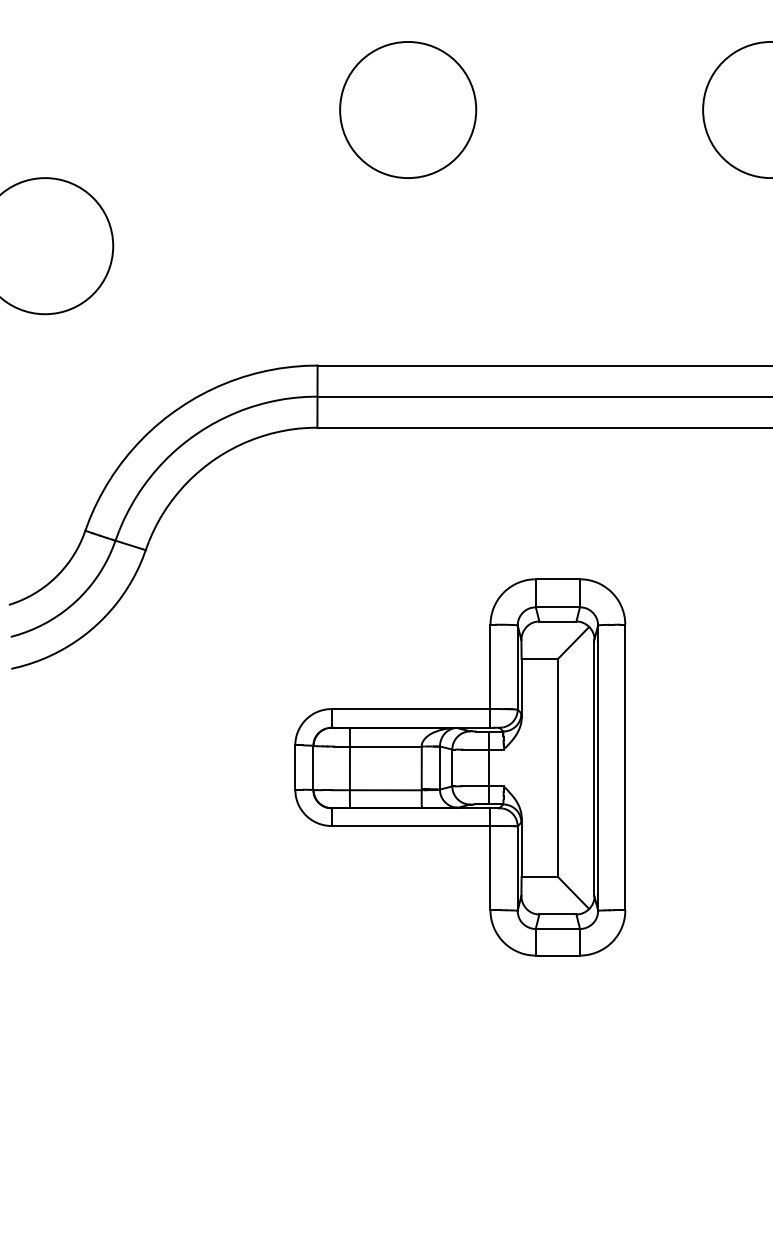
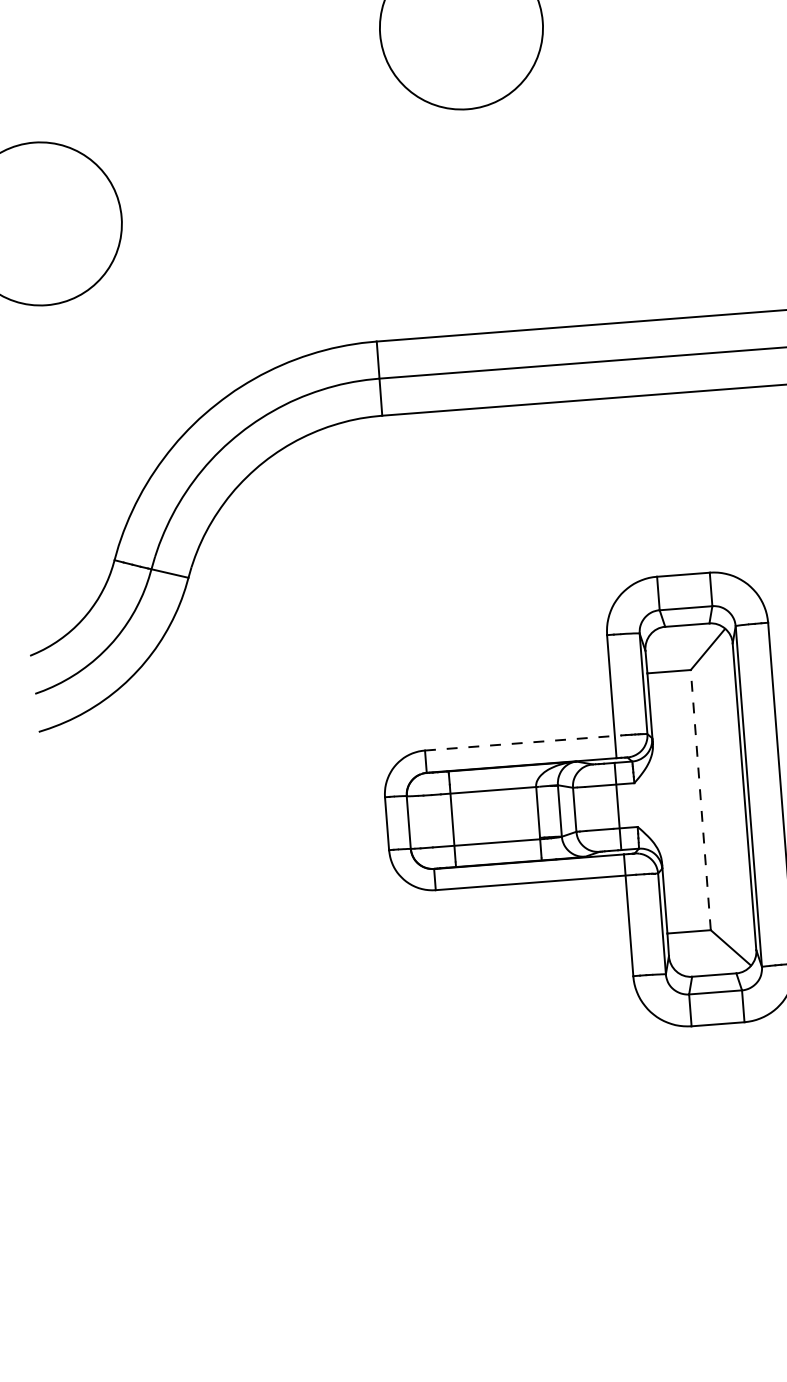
line: (414, 709) -> (524, 743), solid -> dashed
line: (557, 767) -> (700, 799), solid -> dashed

